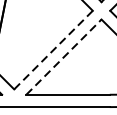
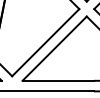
line: (54, 49) -> (46, 42), dashed -> solid
line: (64, 56) -> (55, 48), dashed -> solid

